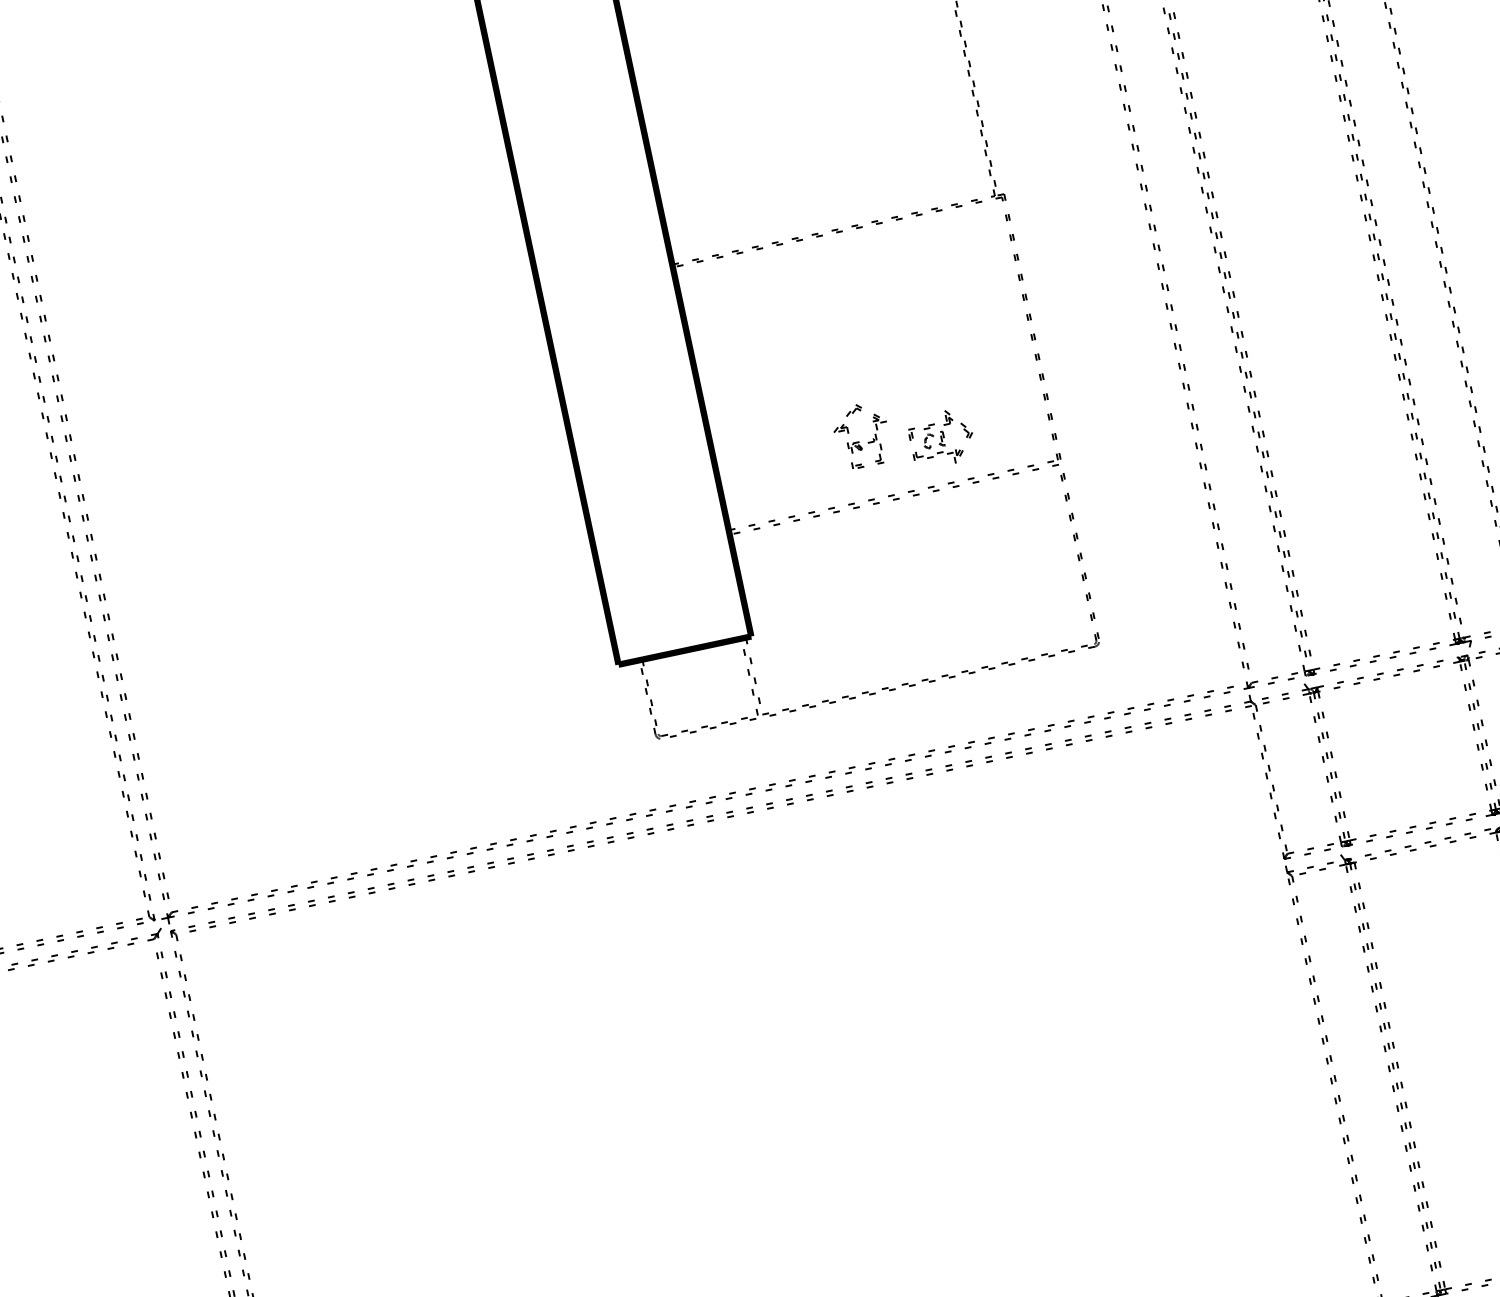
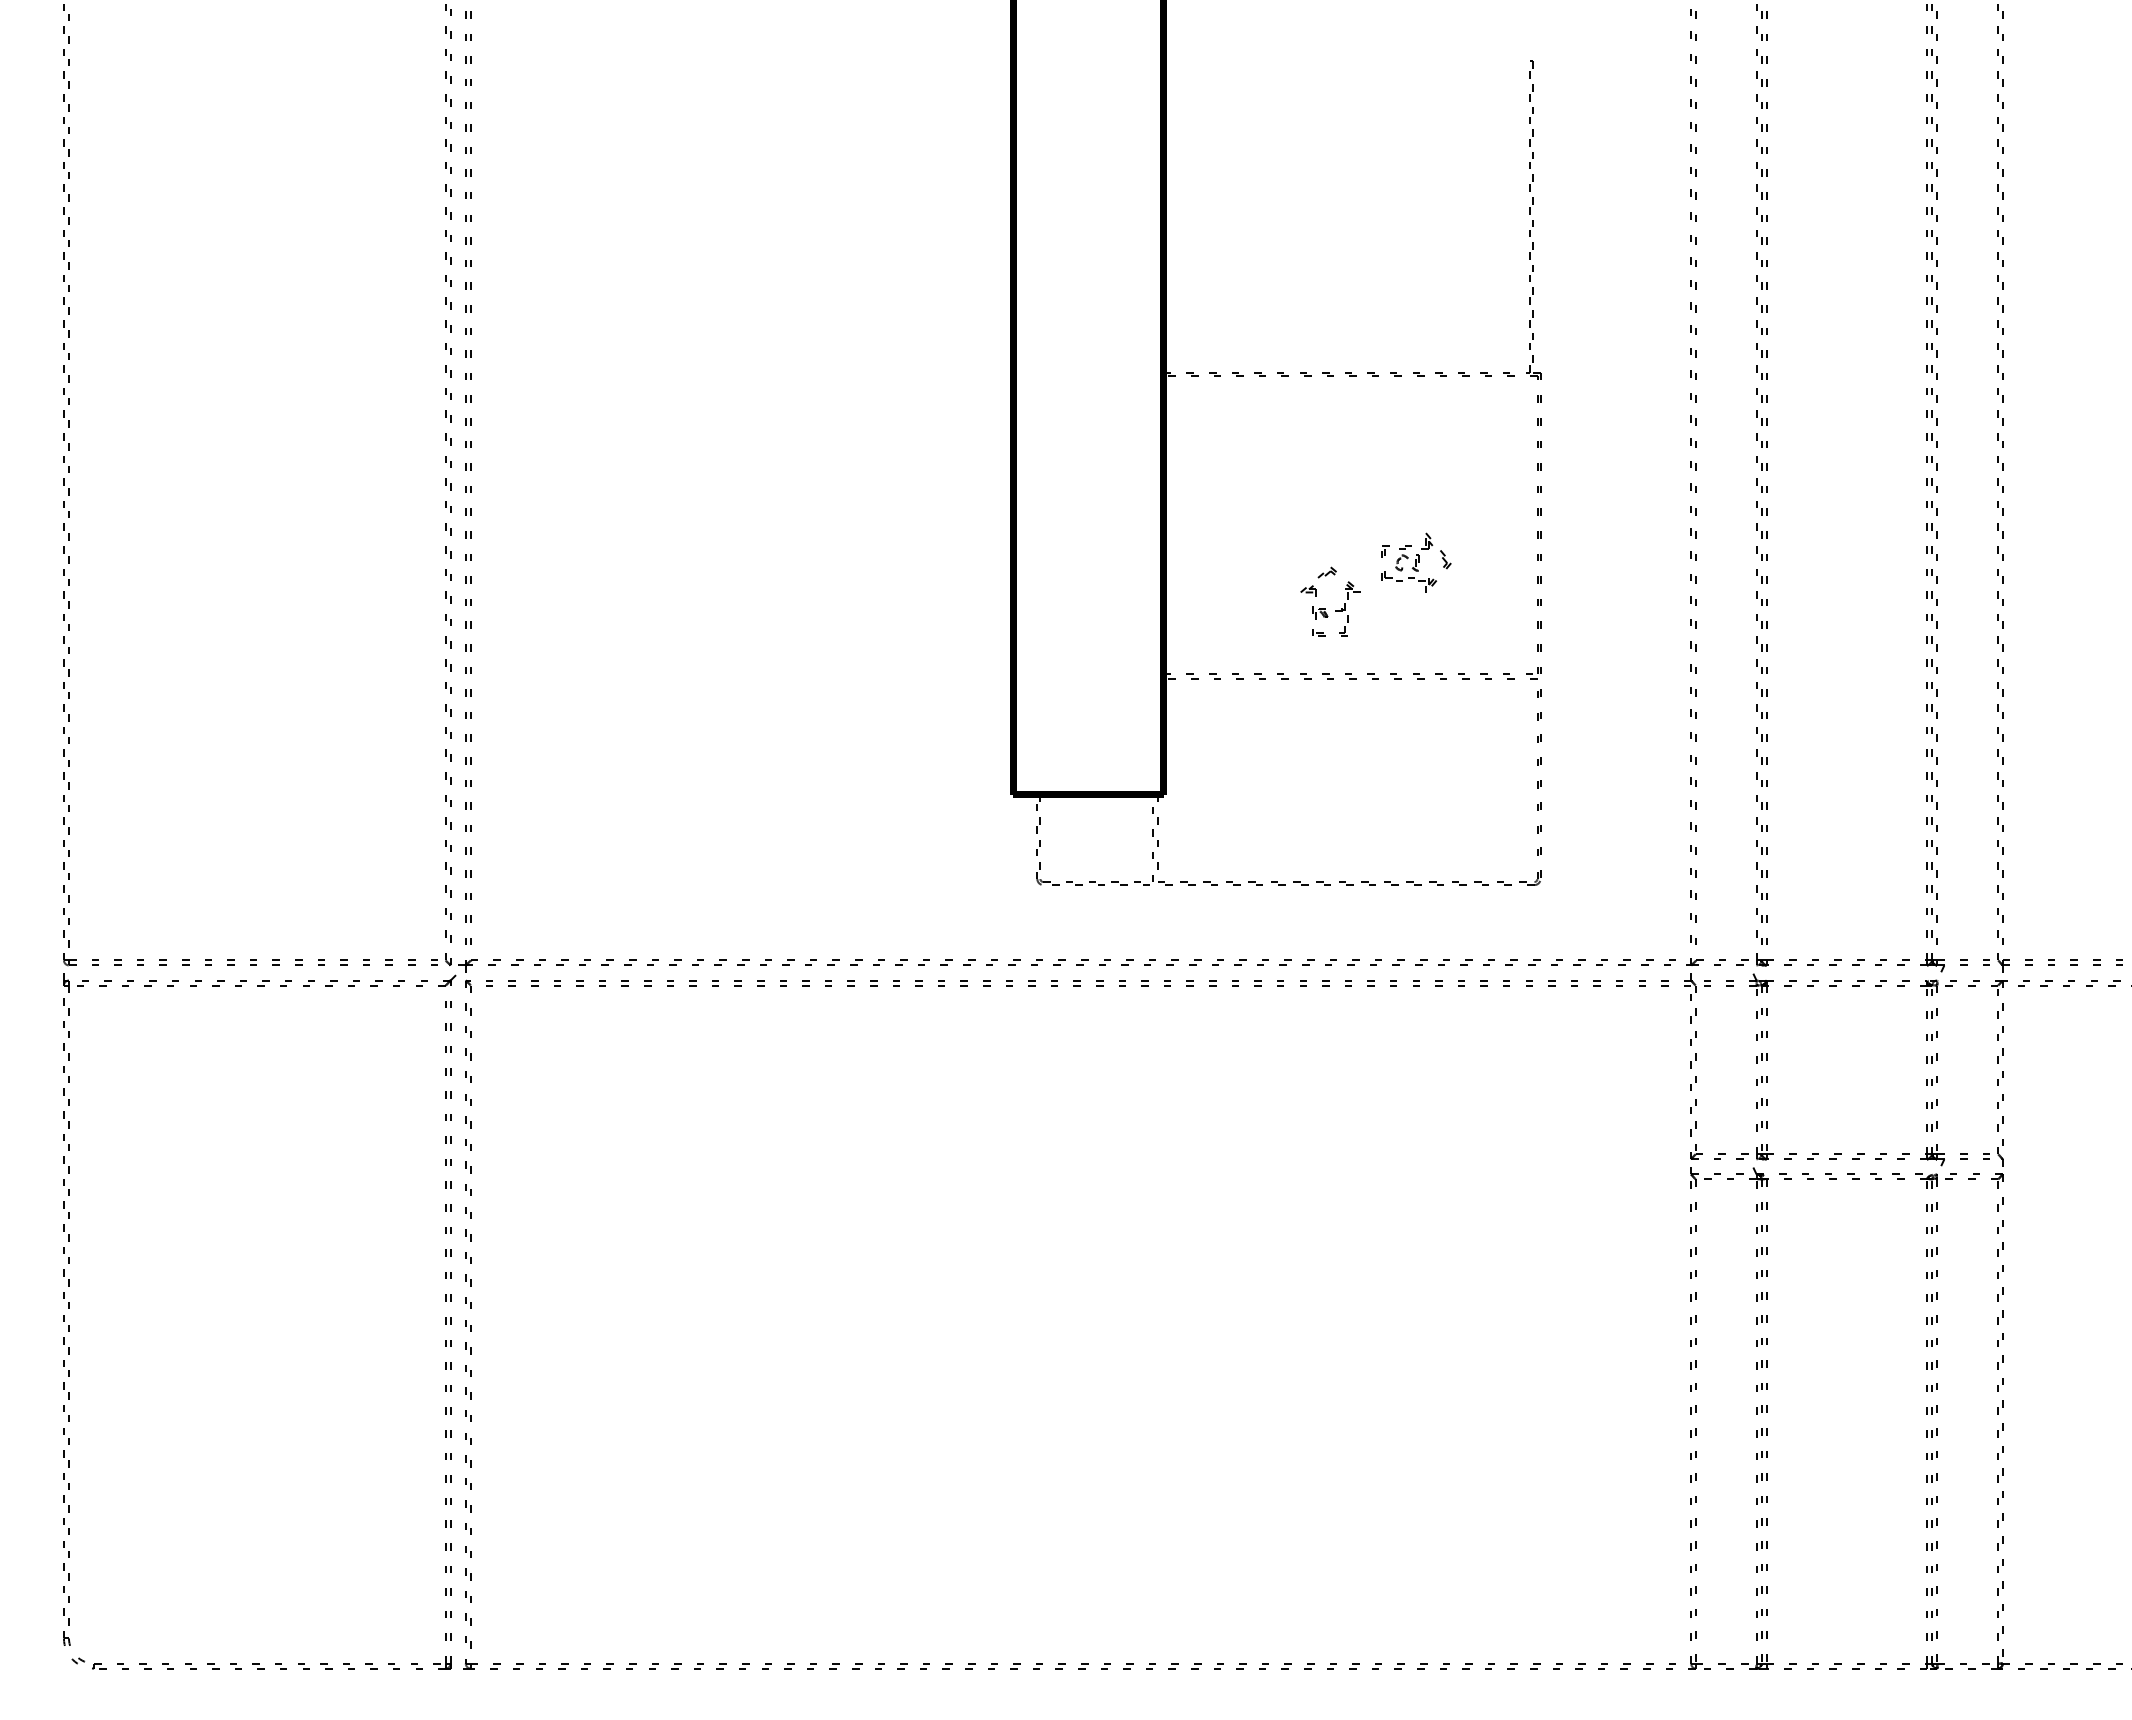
part: (941, 438) -> (1416, 562), moved

